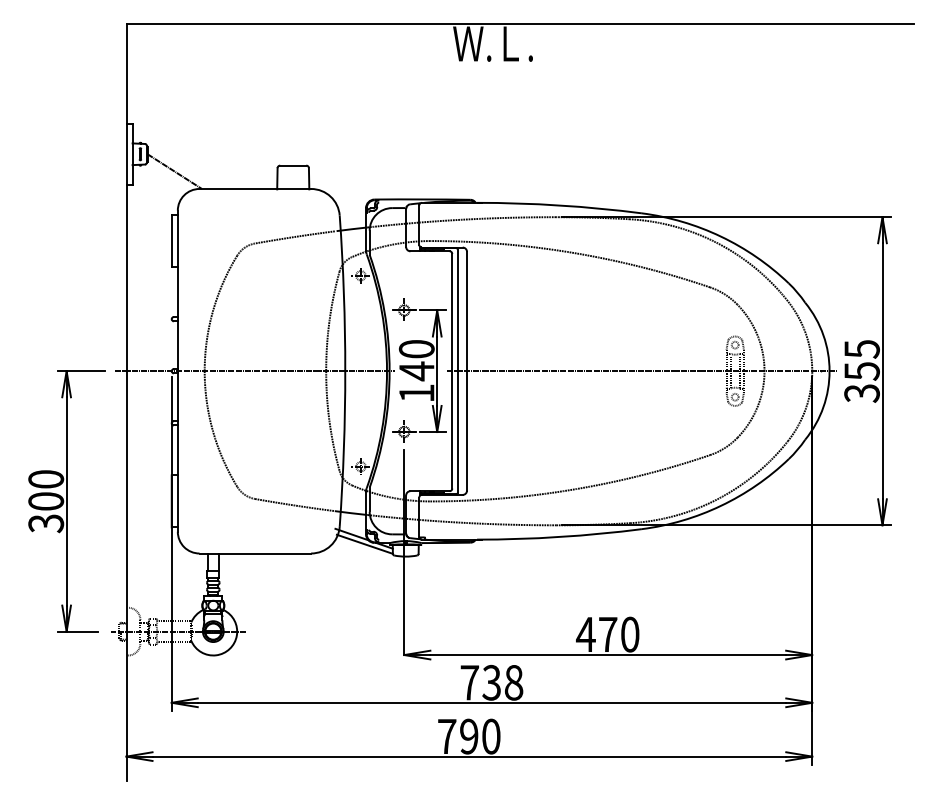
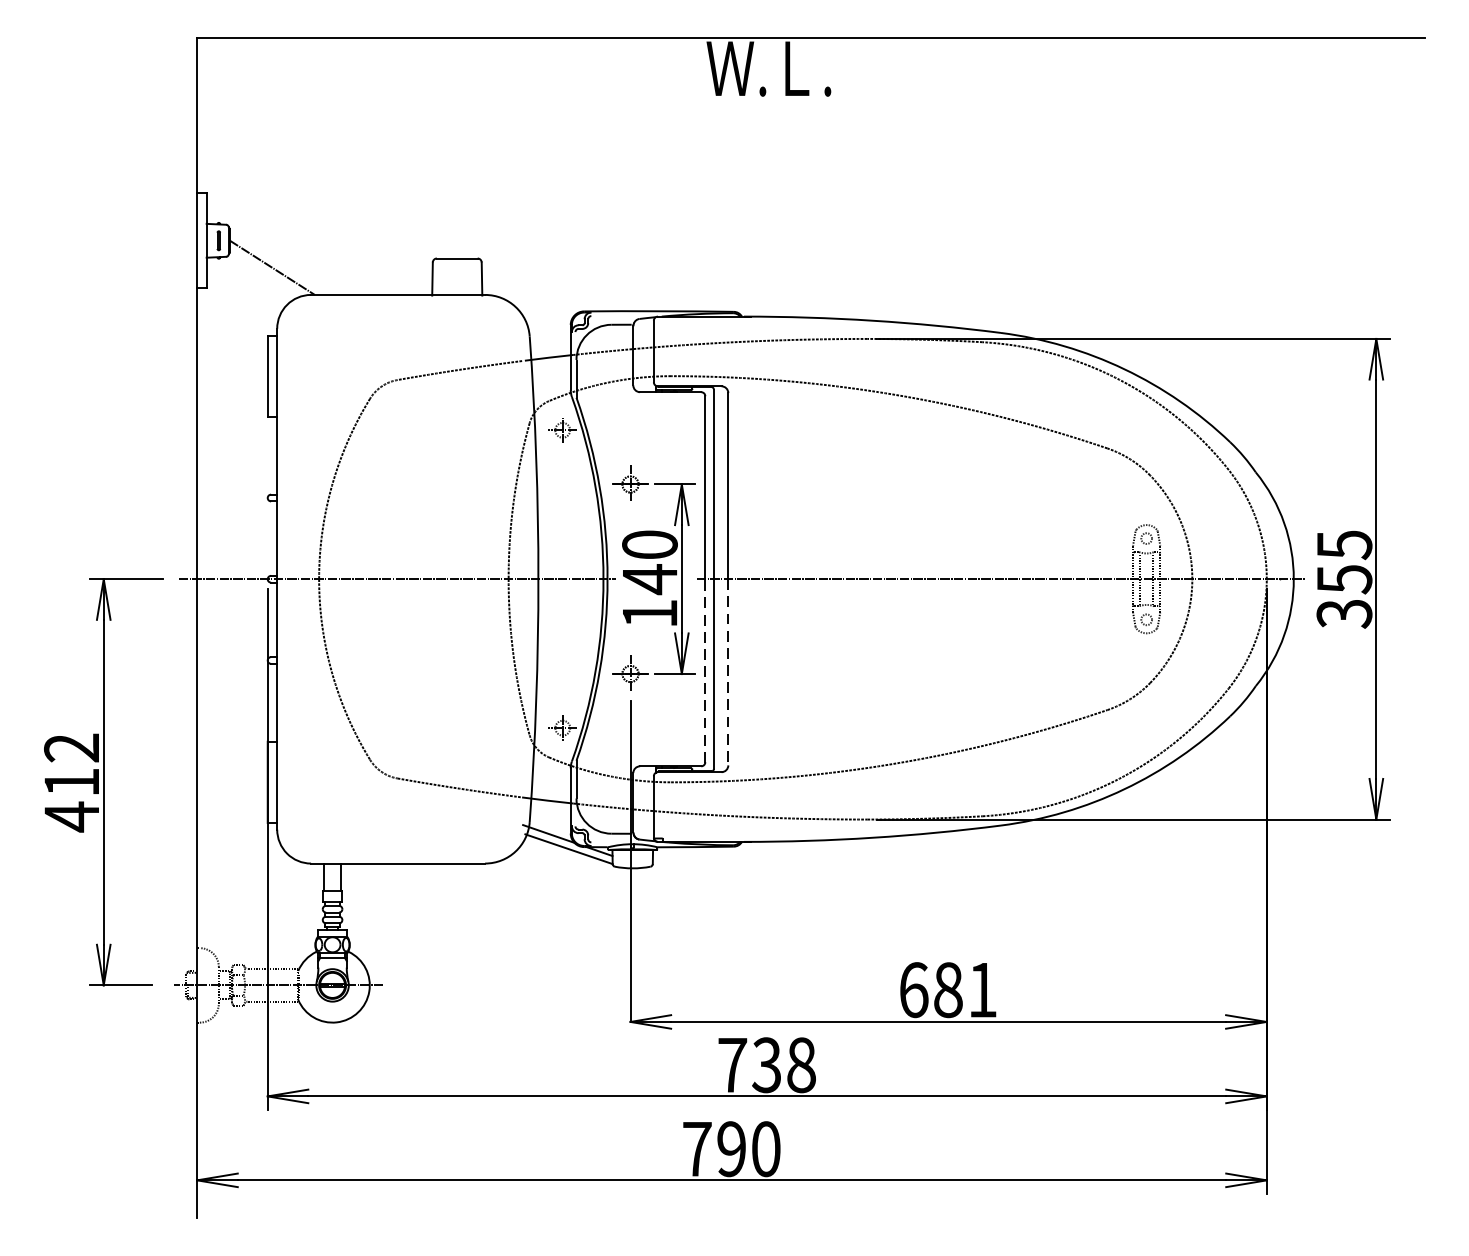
line: (452, 430) -> (705, 671), solid -> dashed
line: (467, 430) -> (729, 671), solid -> dashed
text: (46, 501) -> (72, 782), 300 -> 412
text: (607, 634) -> (947, 989), 470 -> 681

